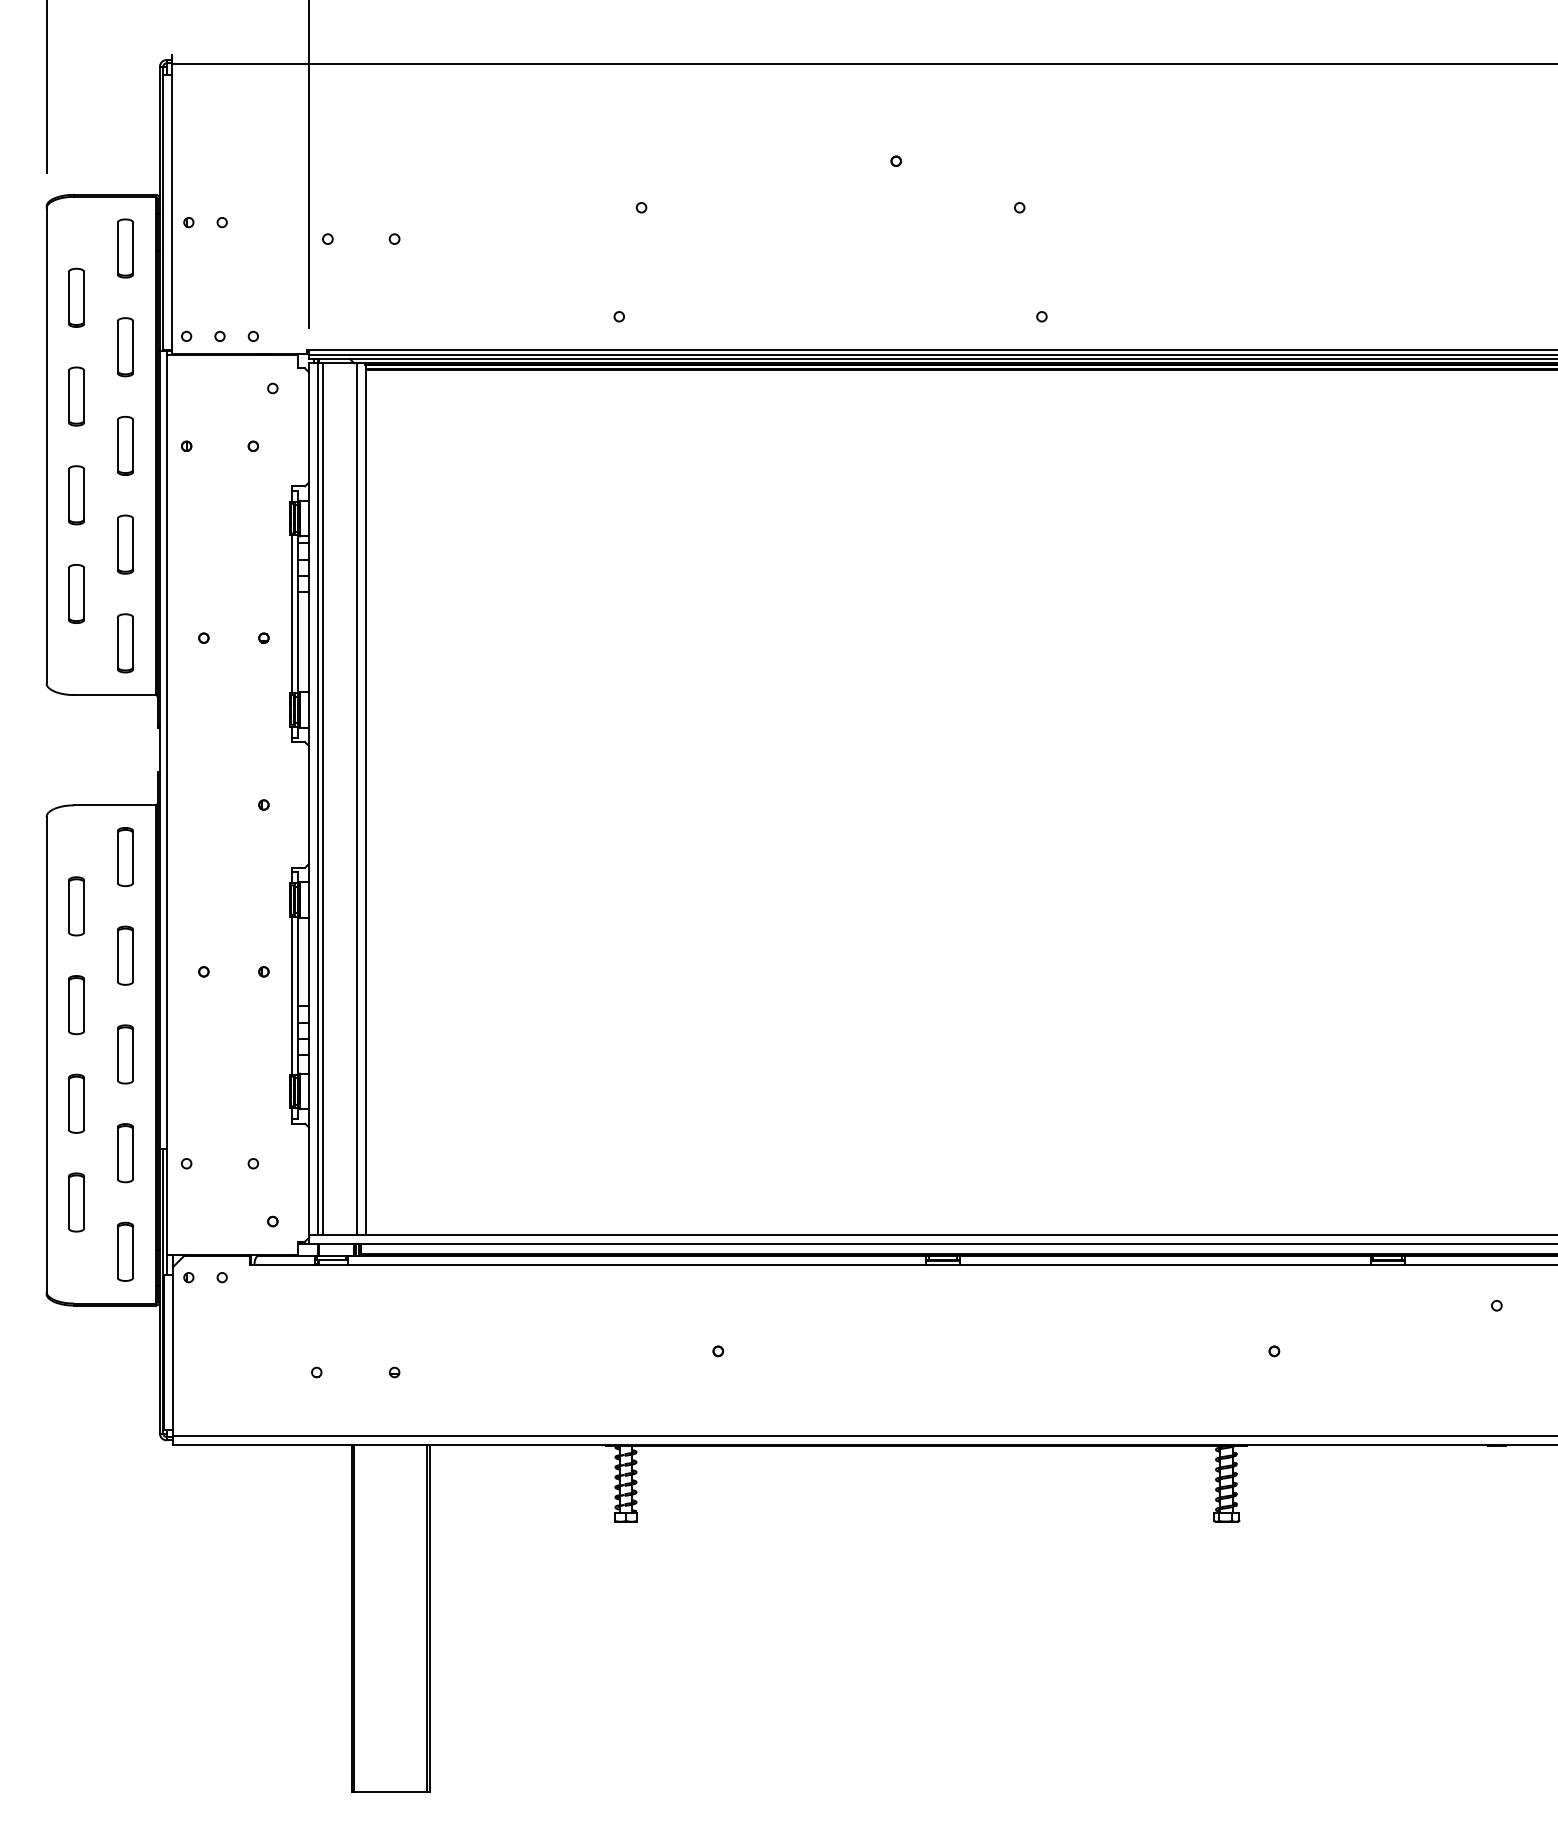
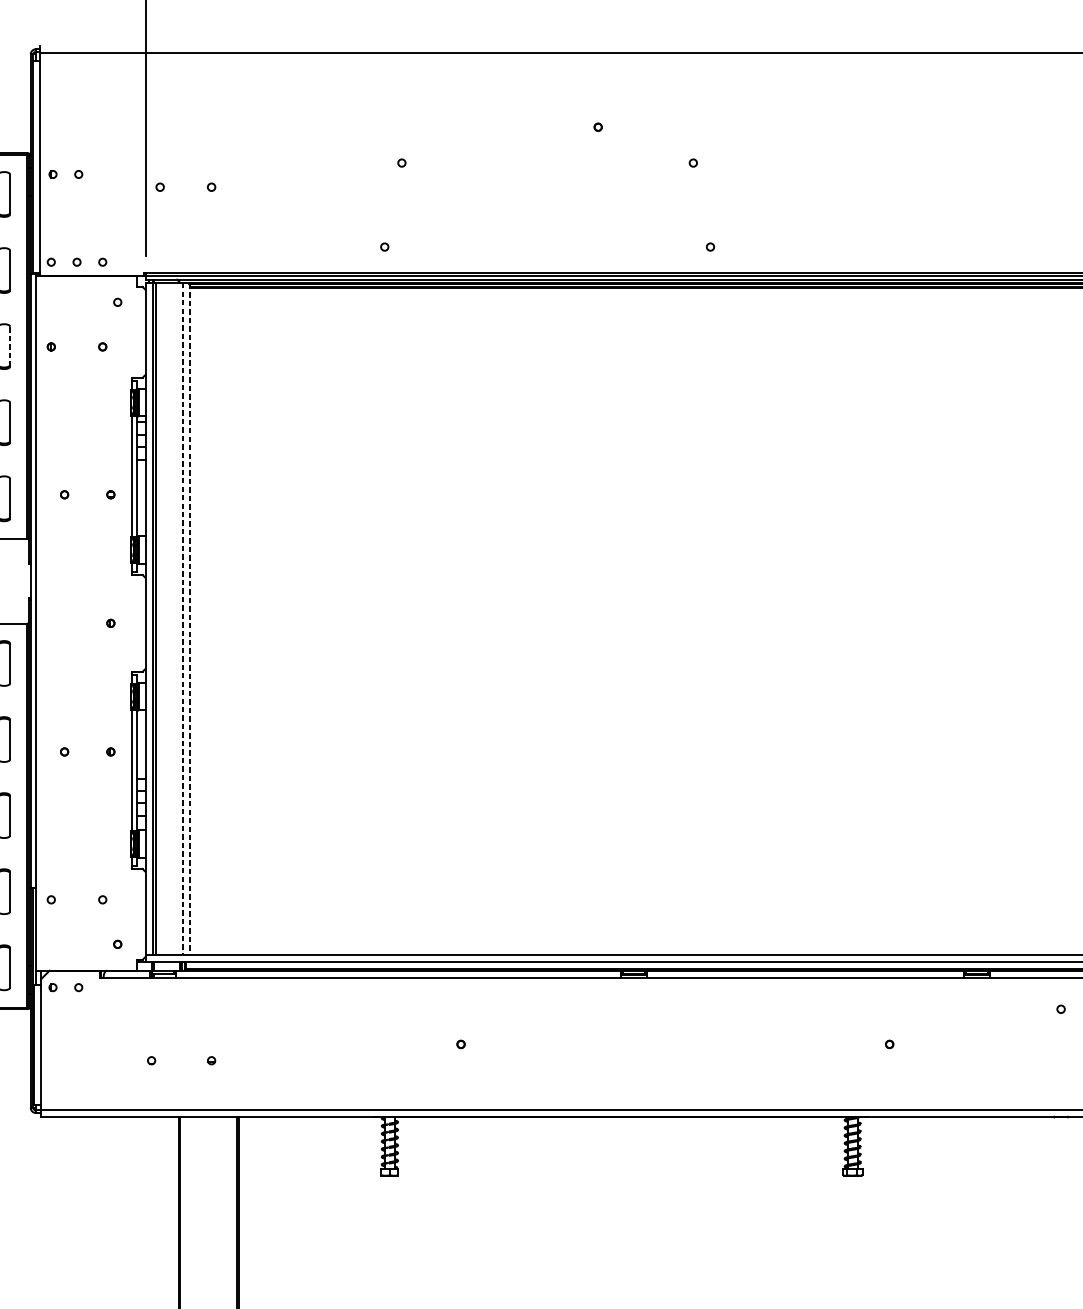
line: (133, 445) -> (10, 346), solid -> dashed
line: (357, 799) -> (183, 619), solid -> dashed
line: (365, 800) -> (189, 619), solid -> dashed

